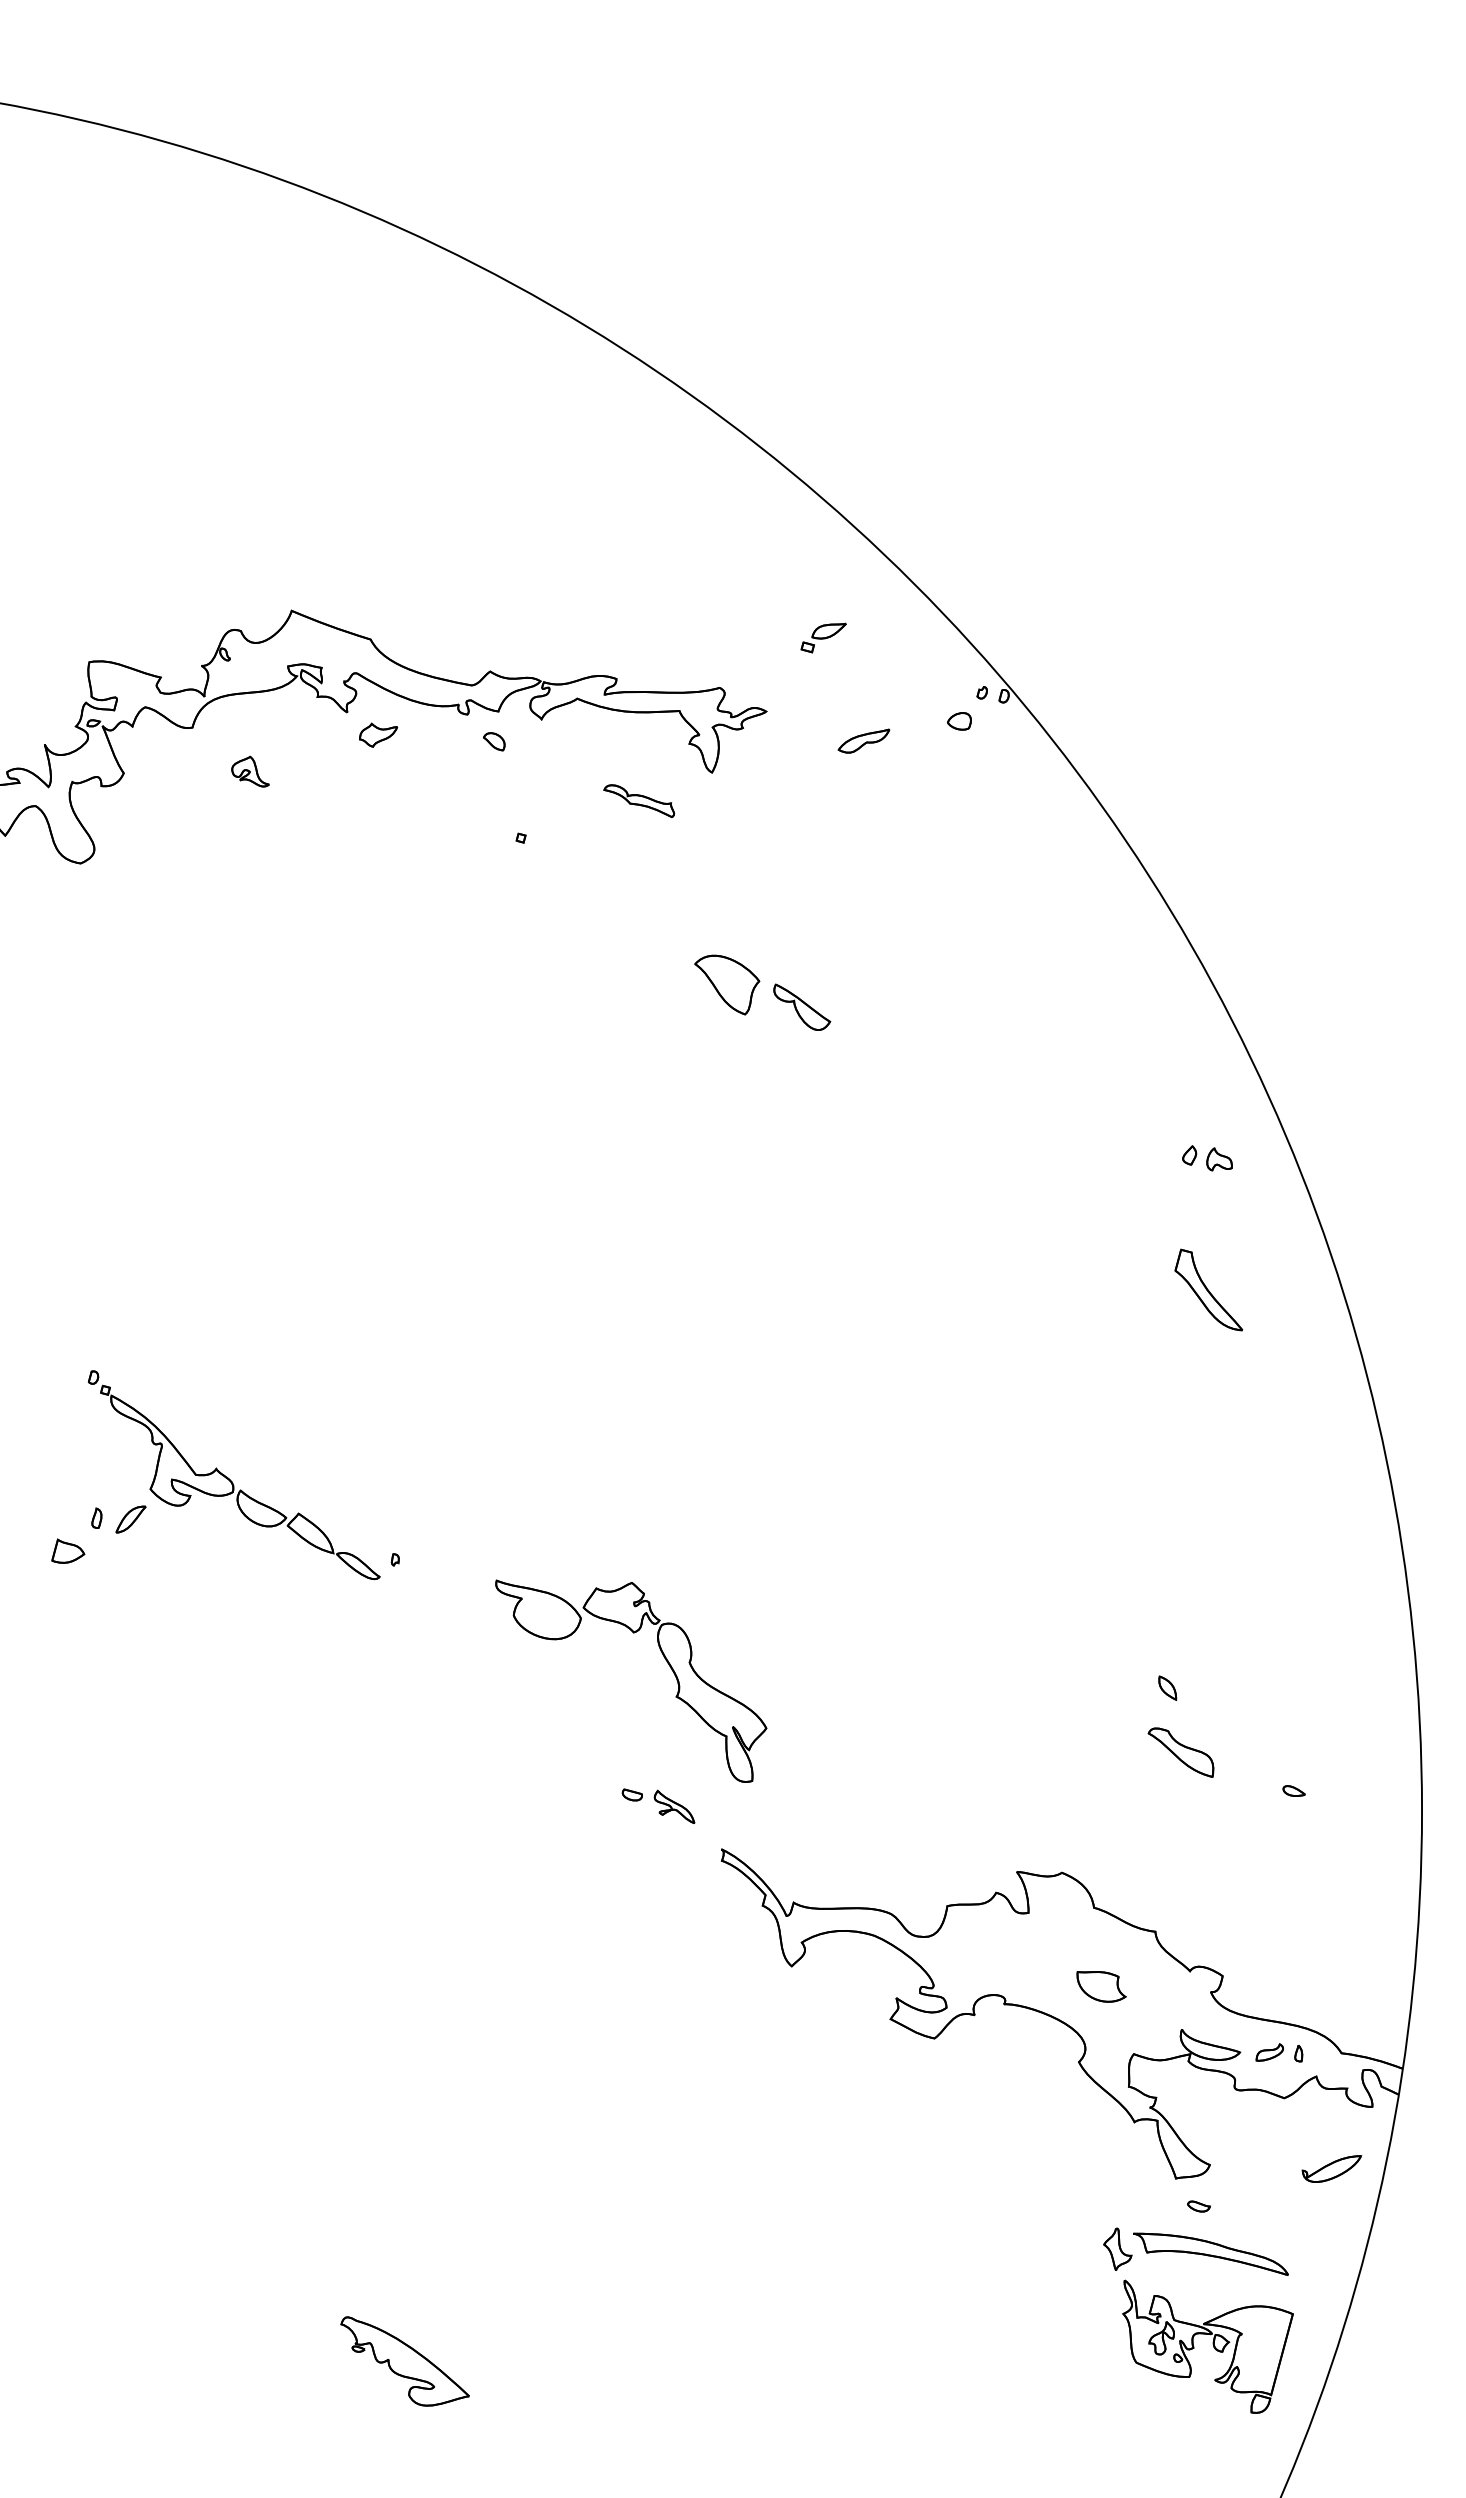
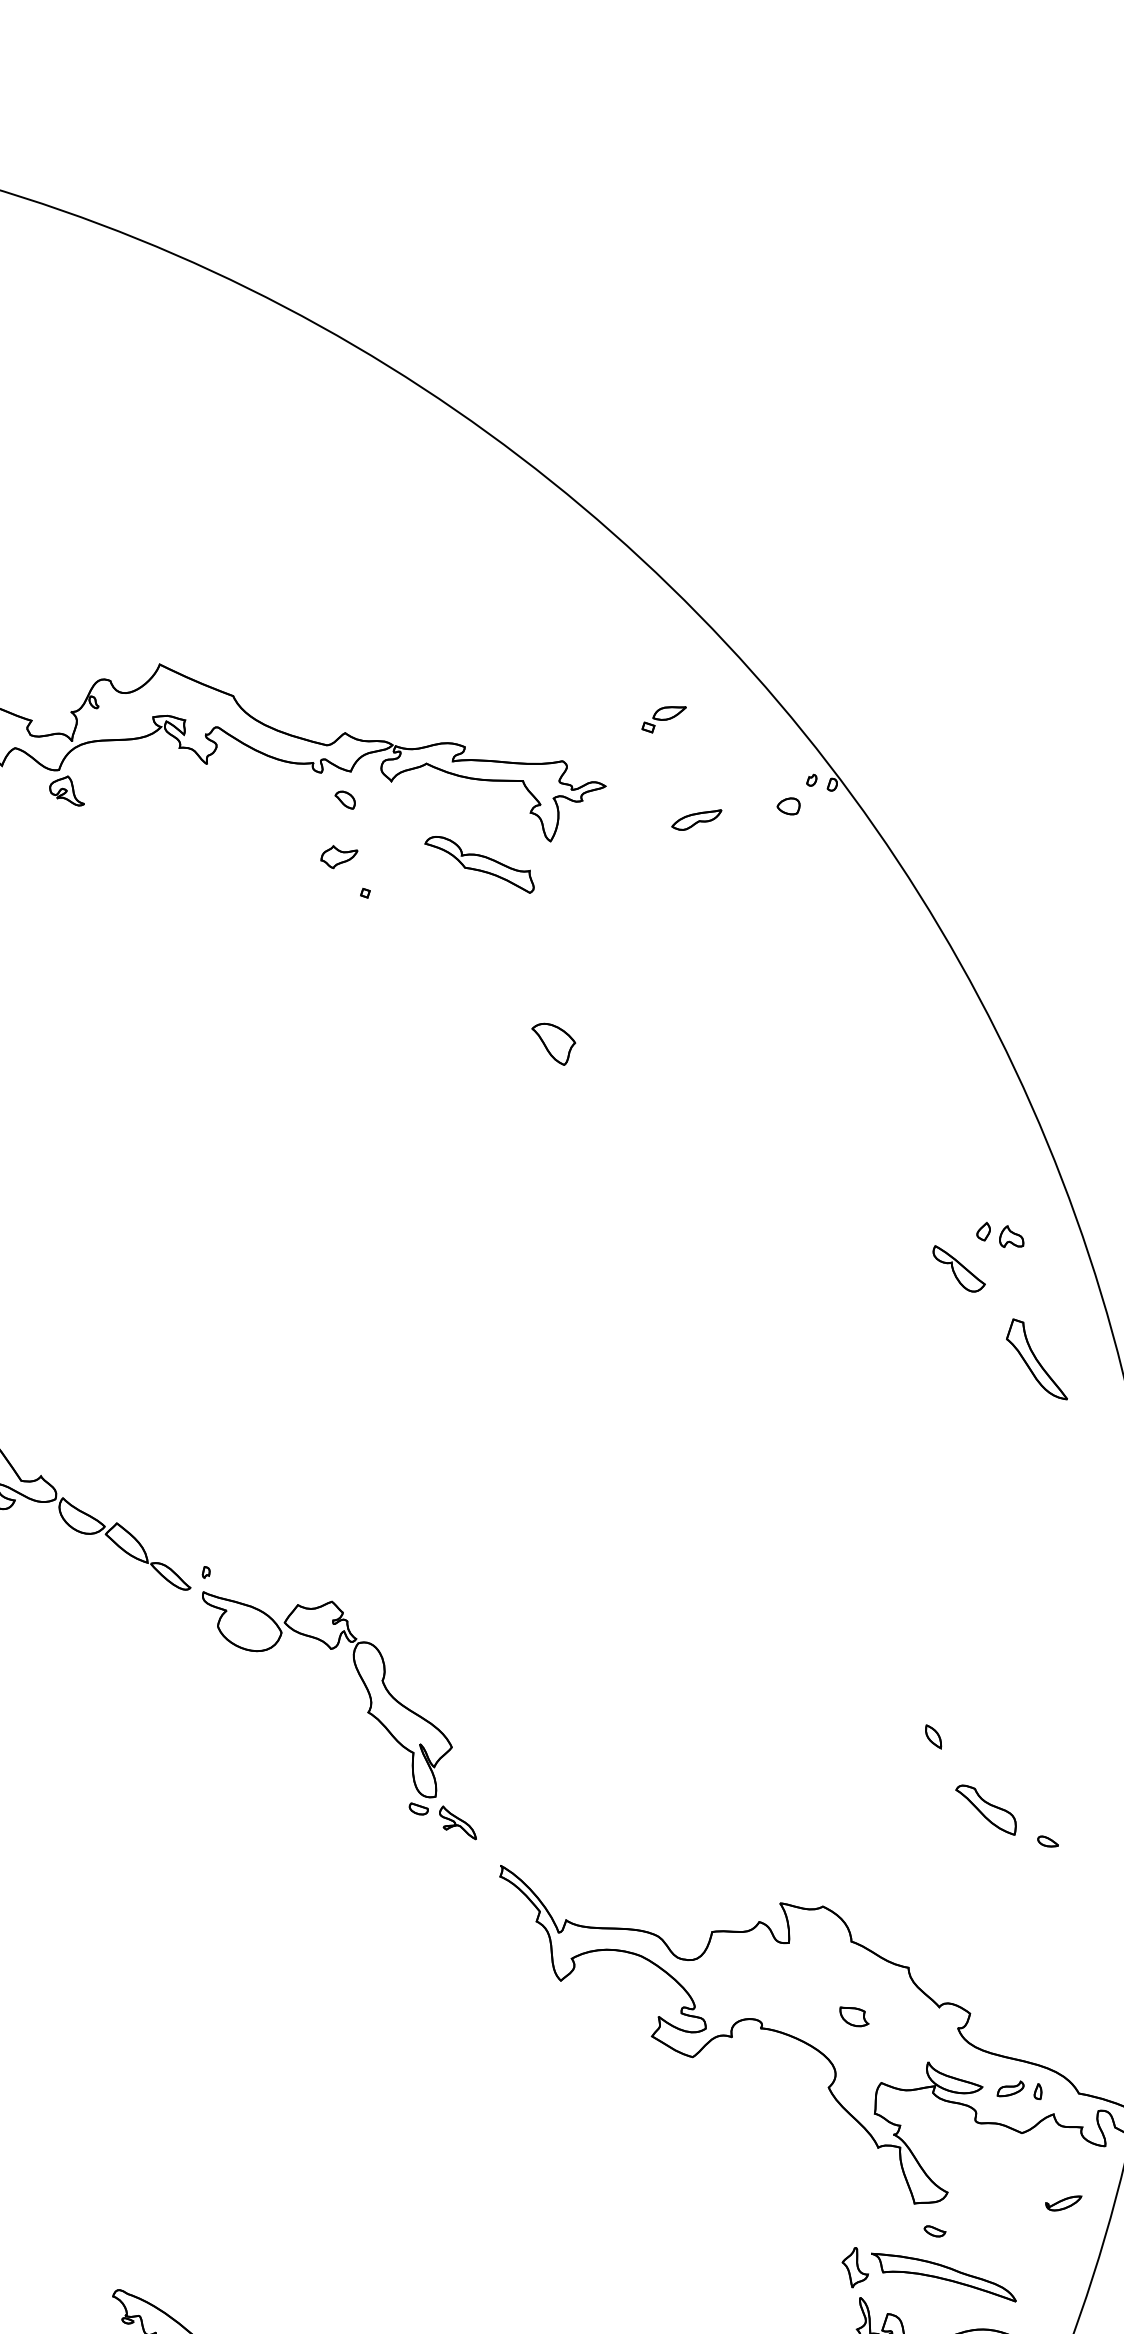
part: (378, 734) -> (339, 856), moved
part: (250, 771) -> (67, 790), moved
part: (639, 800) -> (480, 863), size x1.67
part: (726, 985) -> (552, 1044), size x0.71
part: (802, 1006) -> (959, 1268), moved
part: (1208, 1289) -> (1037, 1358), moved
part: (665, 1660) -> (359, 1677), moved
part: (1180, 1752) -> (985, 1809), moved
part: (1101, 1986) -> (854, 2016), size x0.62
part: (1332, 2169) -> (1063, 2203), size x0.62

